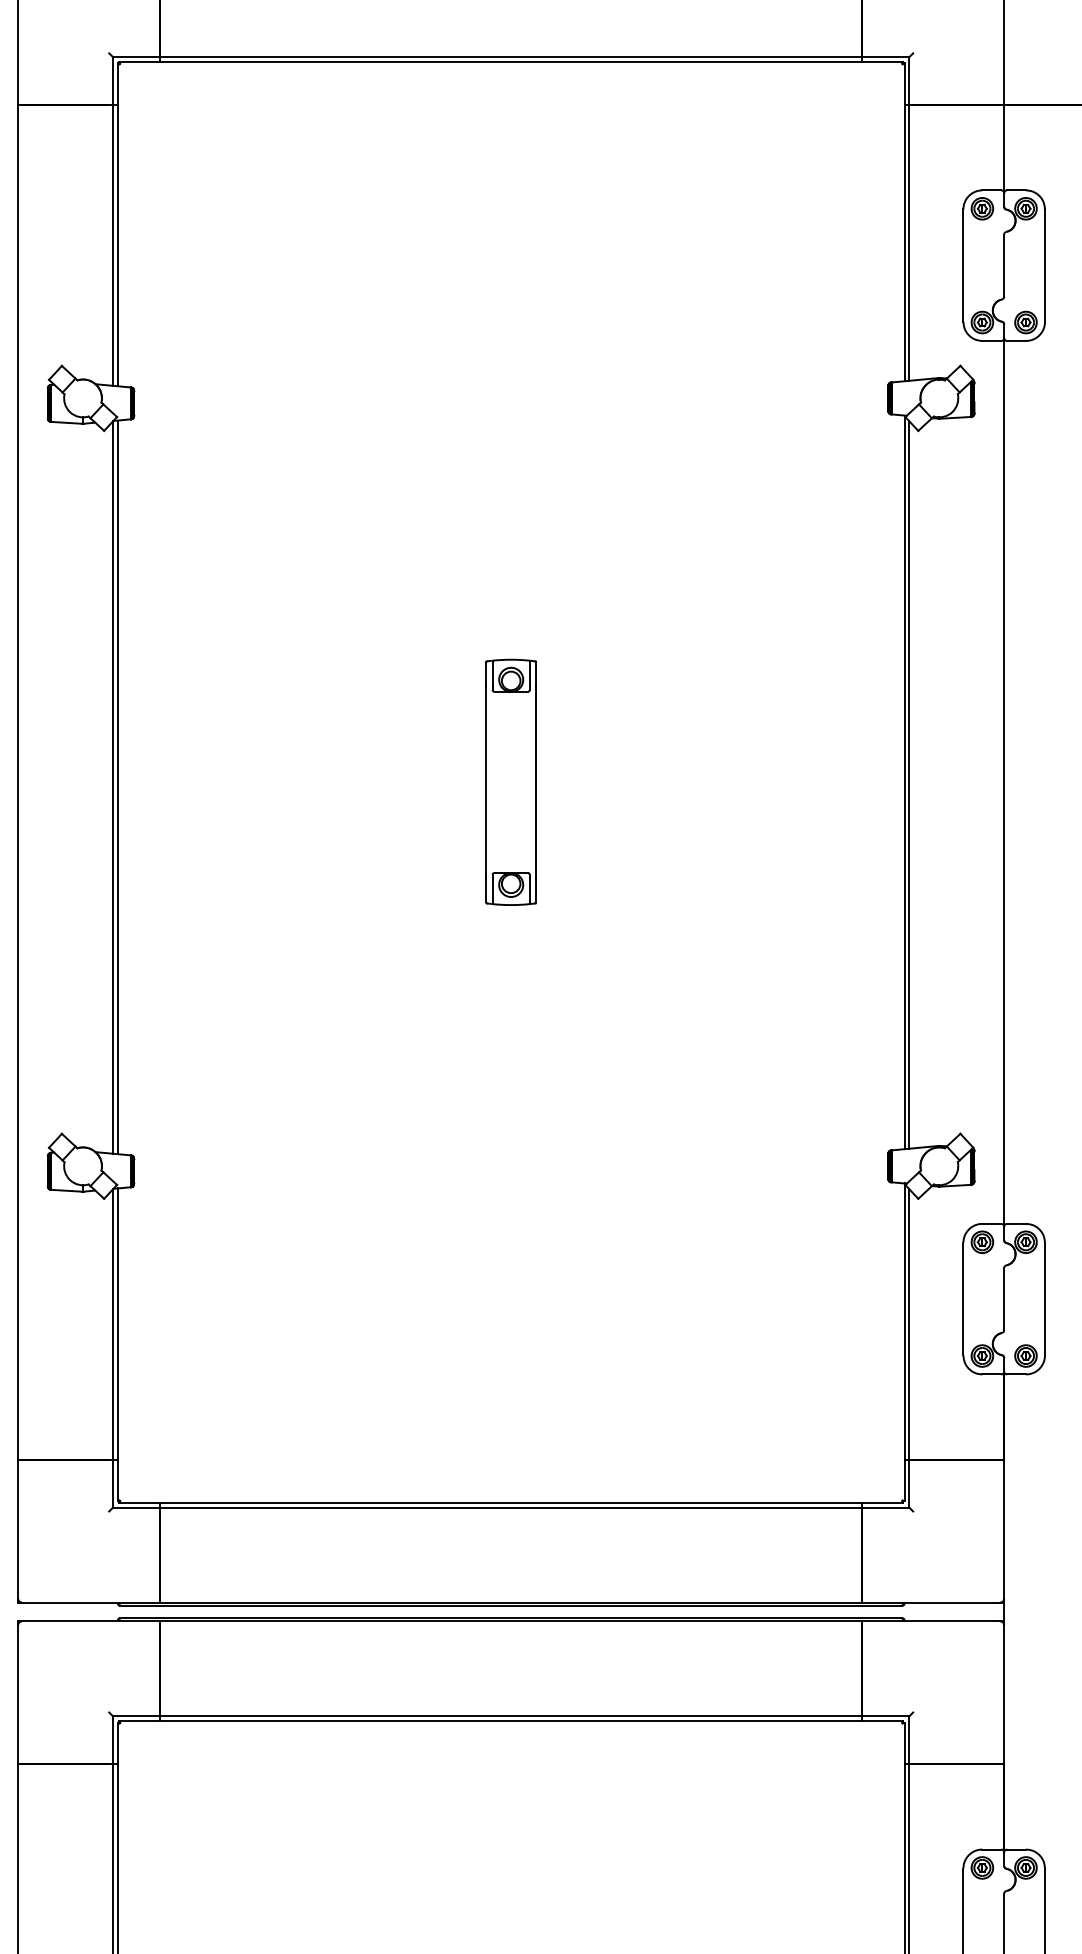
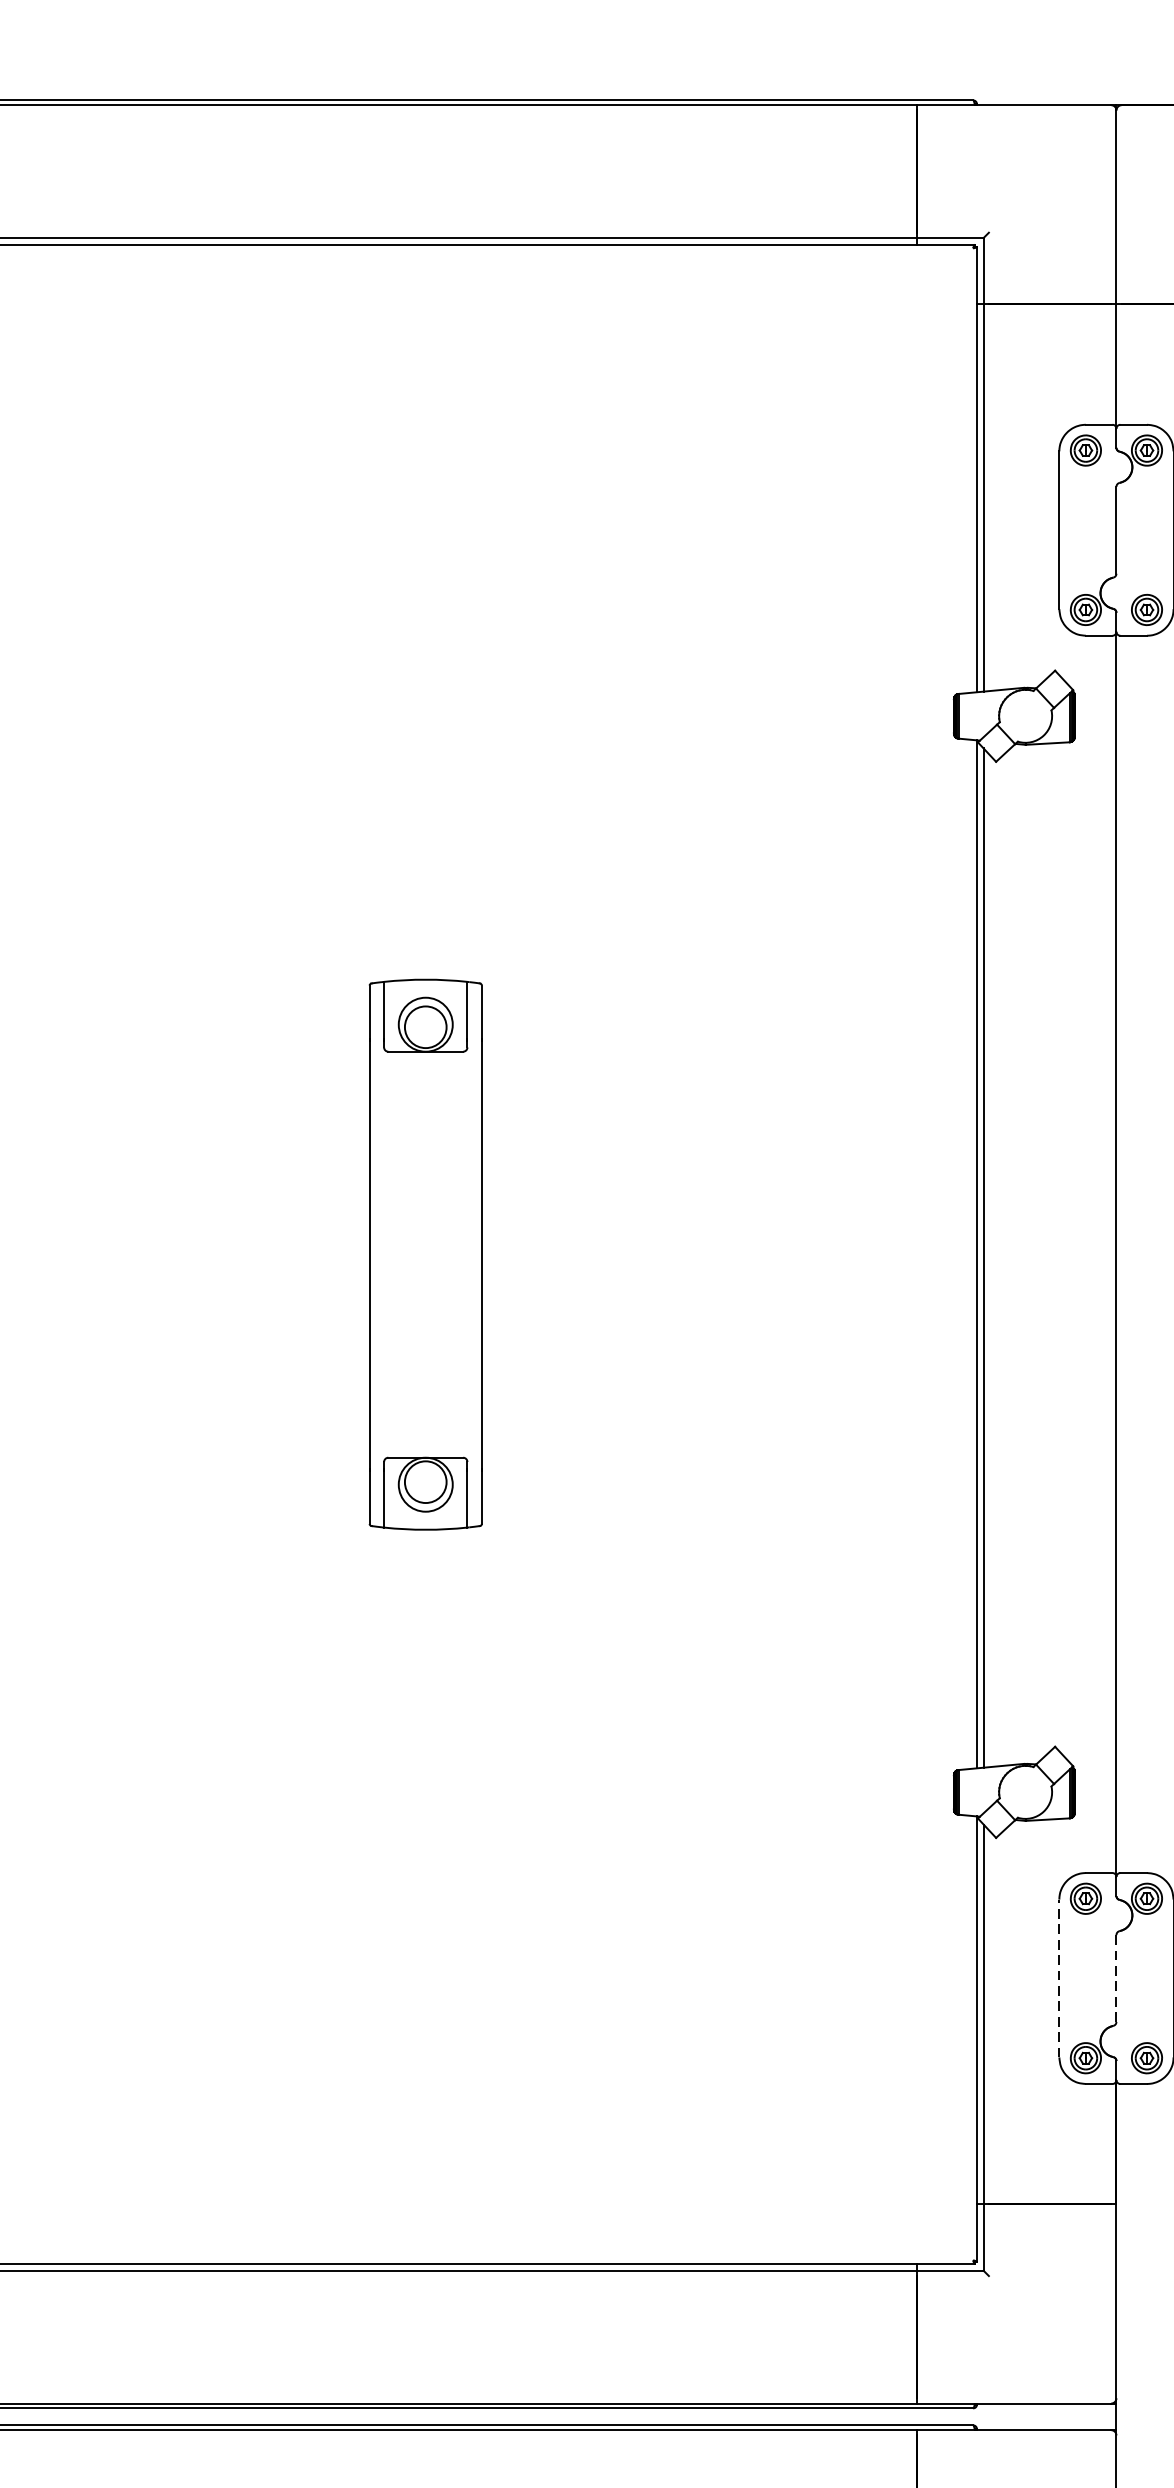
part: (510, 781) -> (424, 1253), size x1.6
line: (963, 1298) -> (1059, 1977), solid -> dashed
line: (1004, 1298) -> (1116, 1977), solid -> dashed

